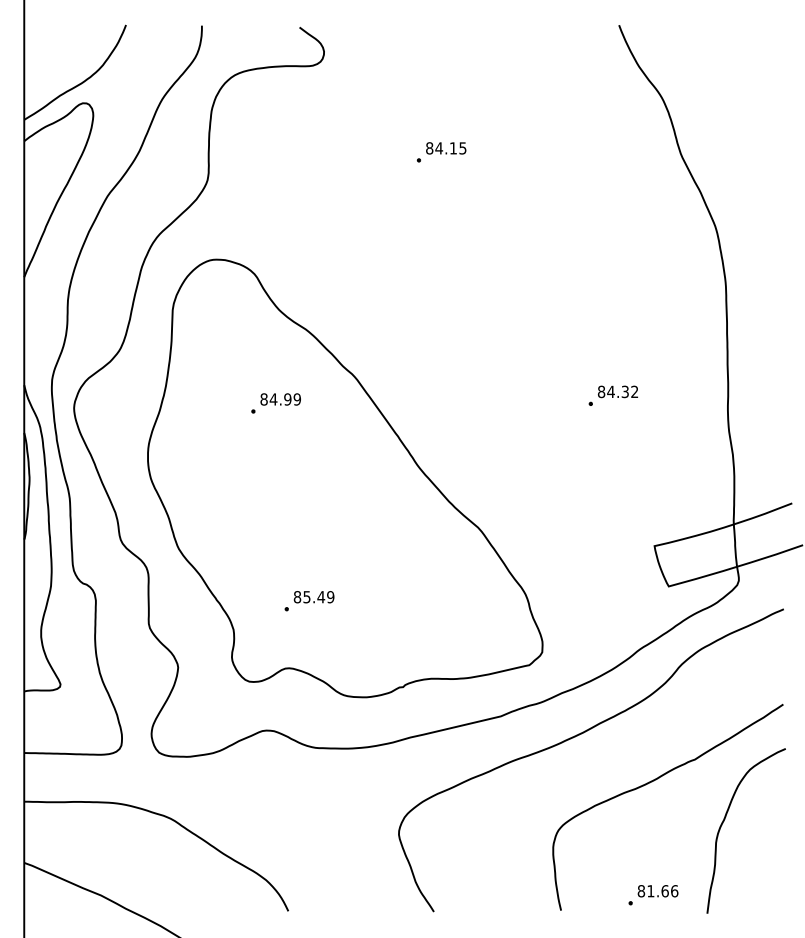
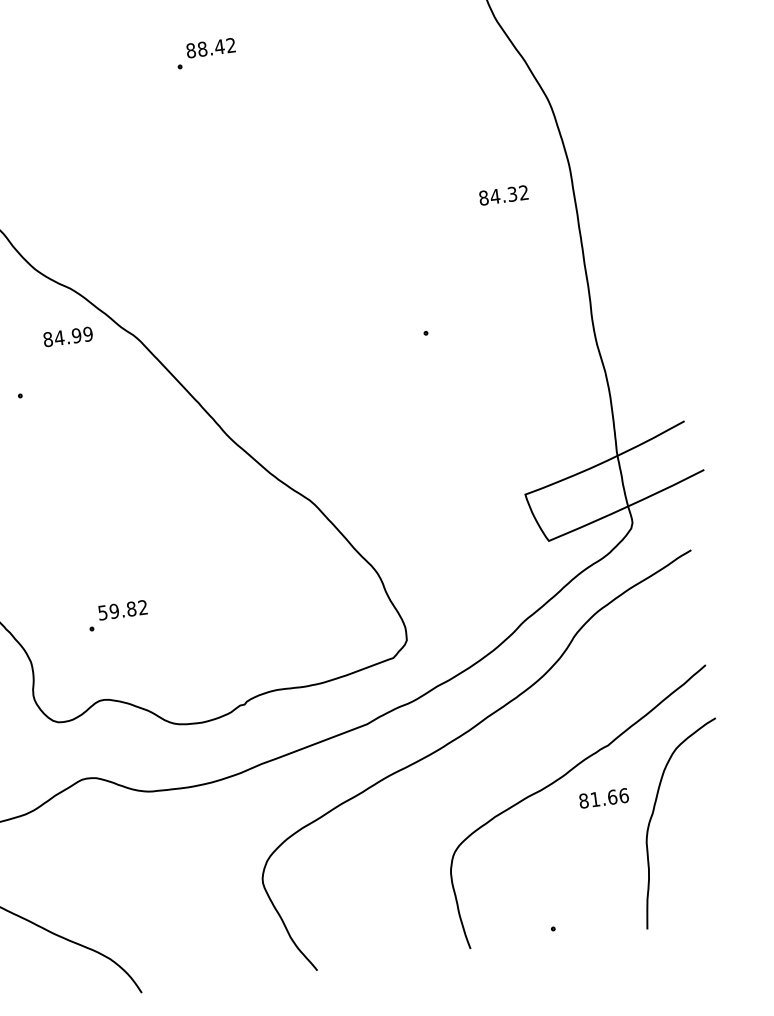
text: (450, 148) -> (216, 47), 84.15 -> 88.42
text: (617, 391) -> (503, 195), moved
text: (280, 399) -> (67, 336), moved
text: (313, 597) -> (122, 610), 85.49 -> 59.82
text: (657, 891) -> (603, 798), moved

